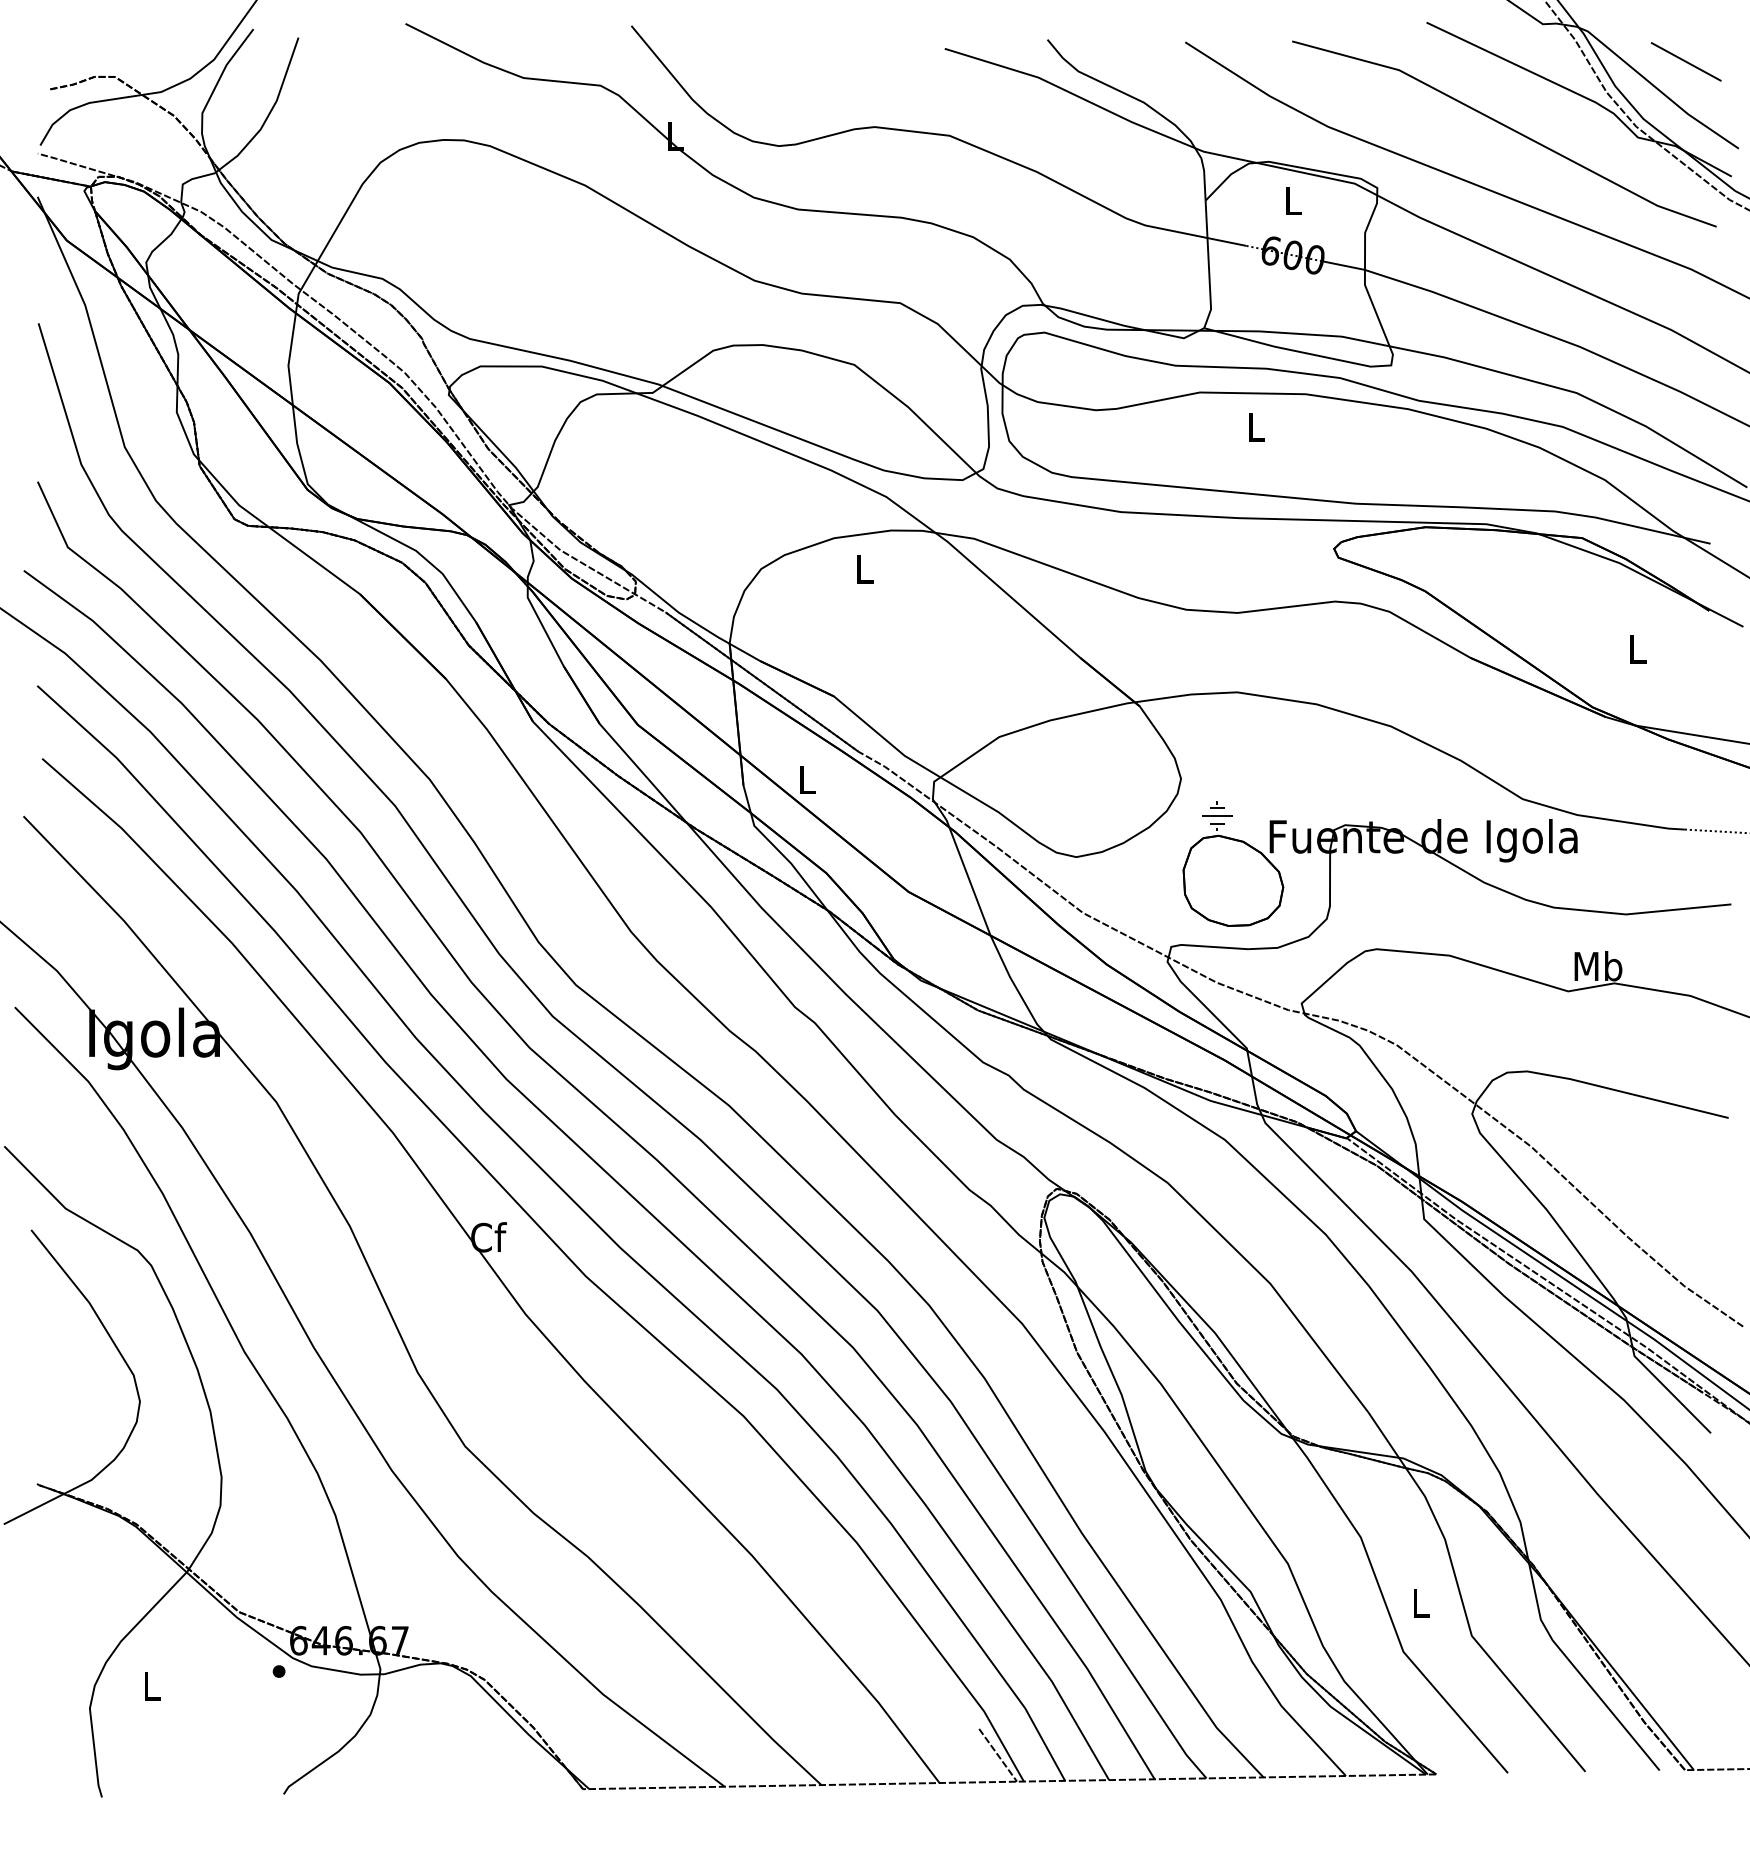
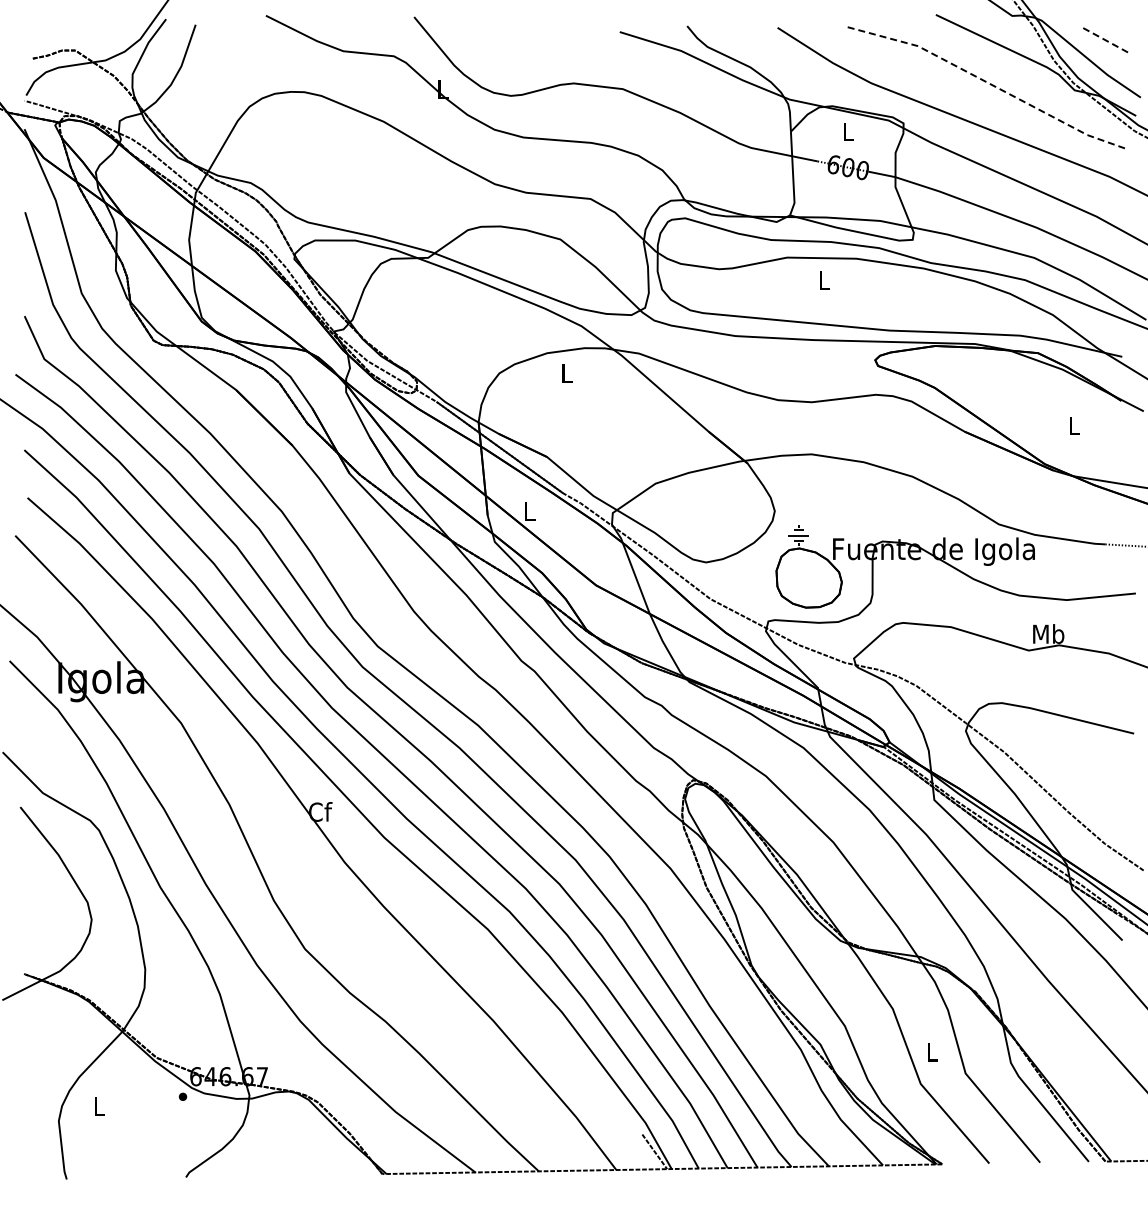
line: (1686, 61) -> (1106, 40), solid -> dashed
line: (1508, 127) -> (989, 83), solid -> dashed

